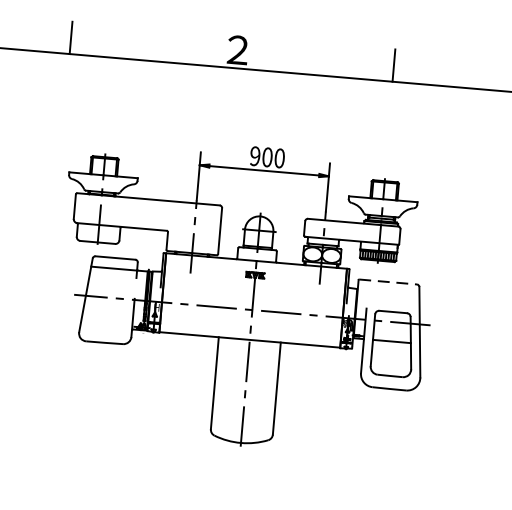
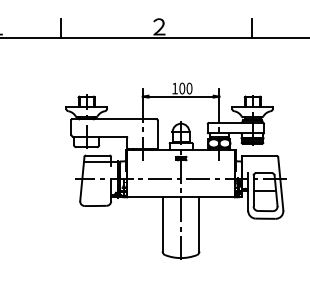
text: (254, 156) -> (174, 88), 900 -> 100
line: (389, 281) -> (260, 155), dashed -> solid

